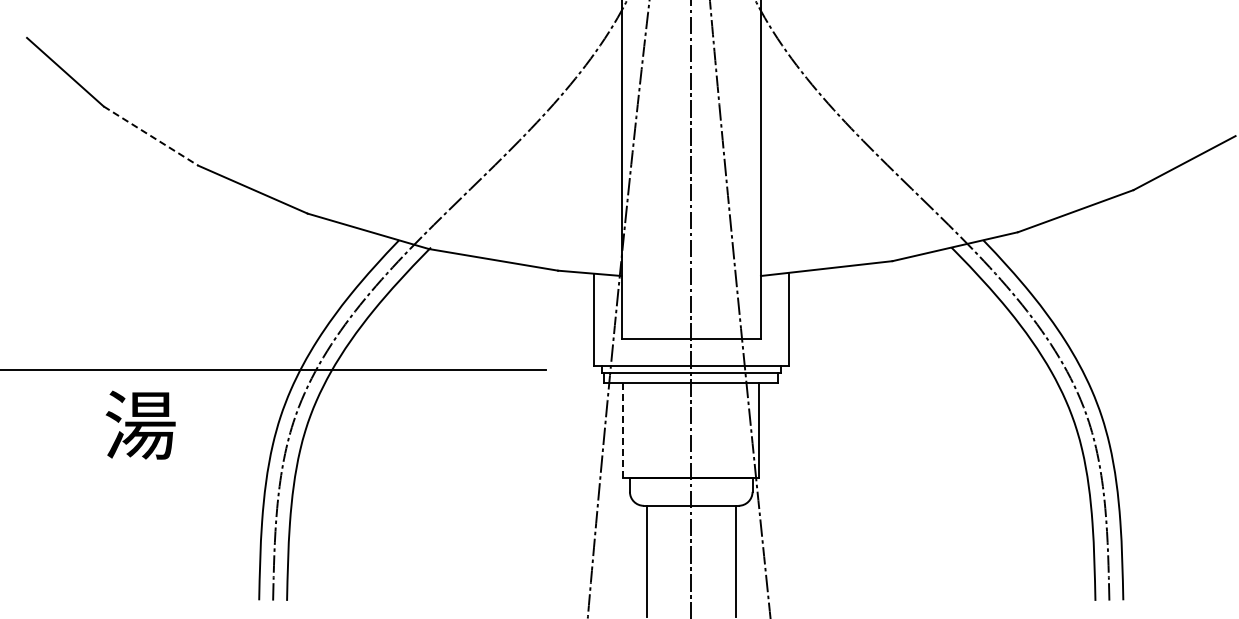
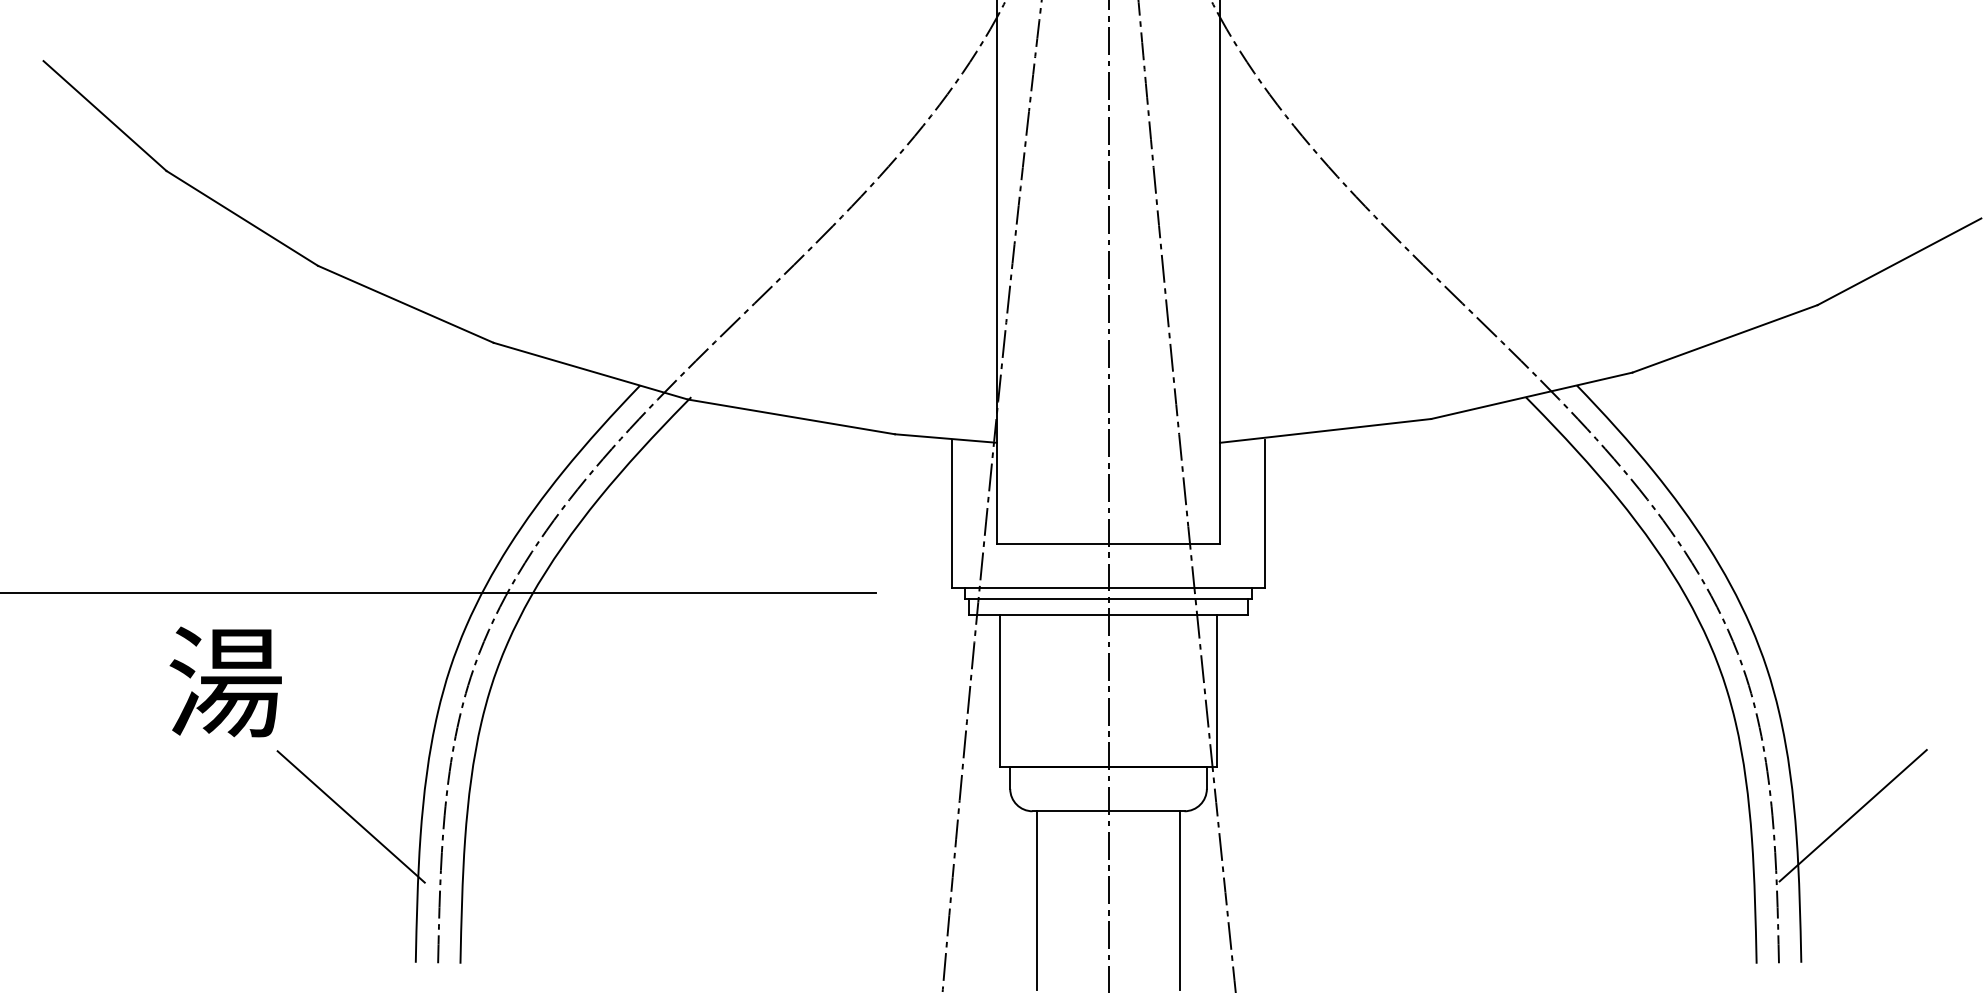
line: (151, 136) -> (243, 219), dashed -> solid
line: (623, 430) -> (999, 690), dashed -> solid
line: (1155, 508) -> (1852, 815), added
line: (218, 509) -> (350, 817), added

